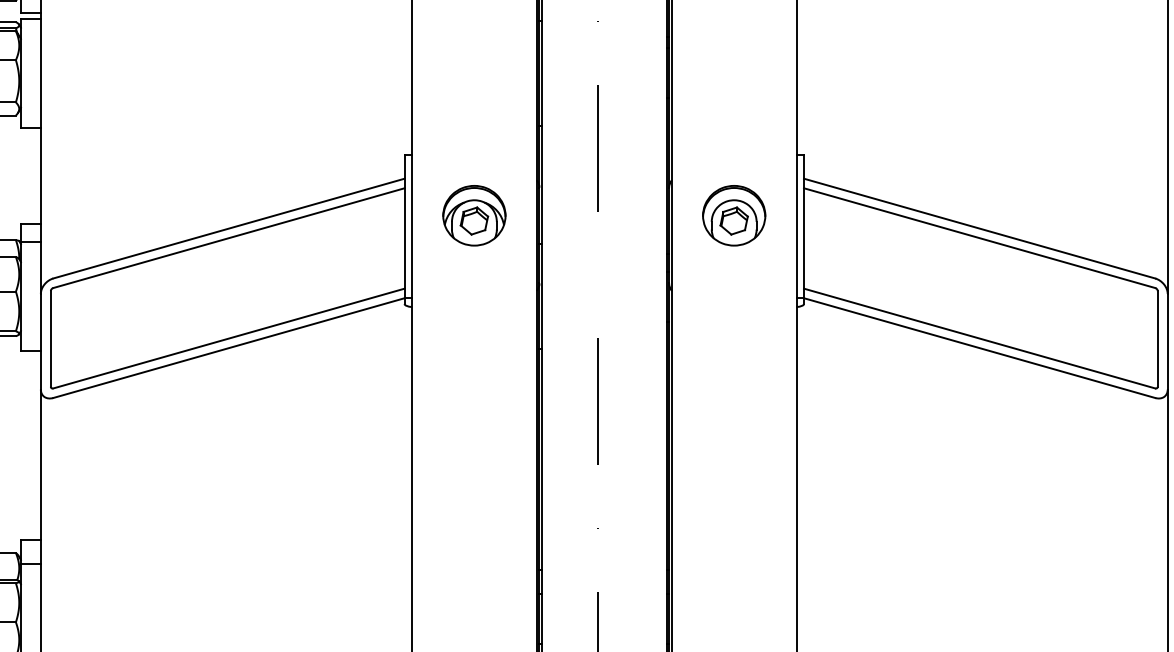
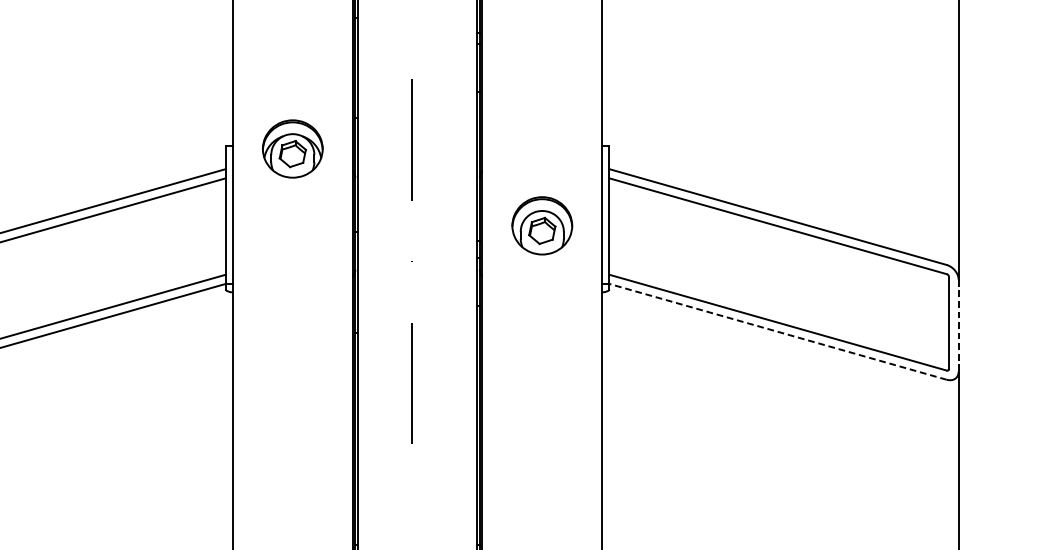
part: (474, 215) -> (292, 148), moved
part: (734, 215) -> (542, 225), moved
line: (1167, 341) -> (958, 325), solid -> dashed
line: (979, 348) -> (777, 332), solid -> dashed

